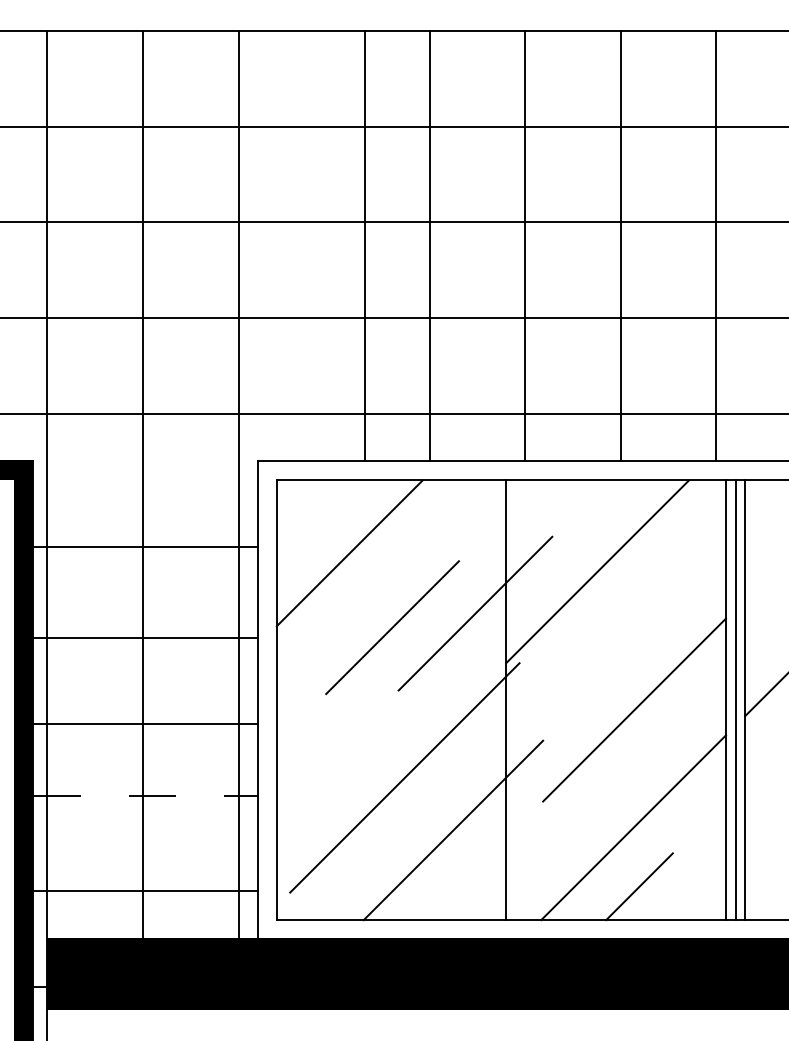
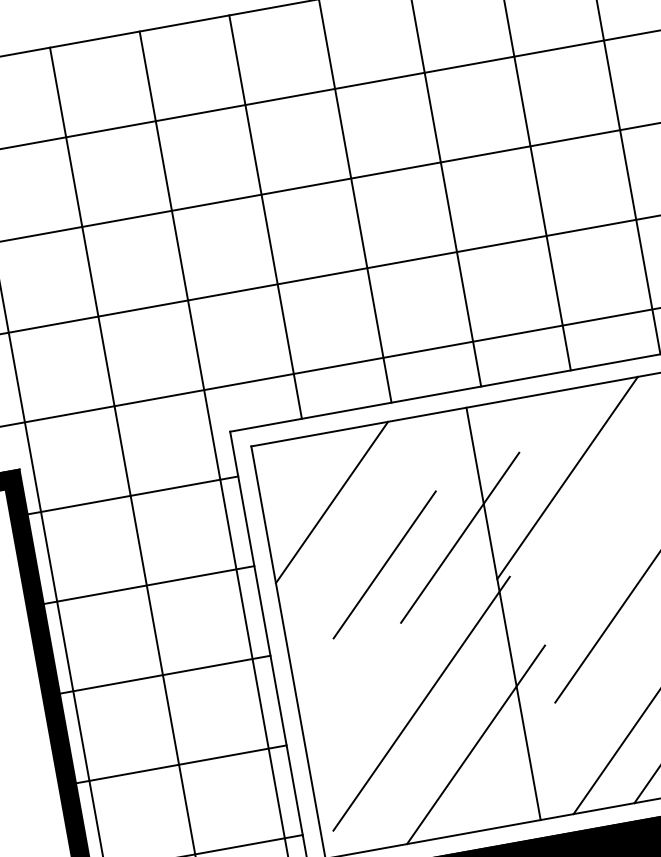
line: (365, 246) -> (265, 217), moved
line: (145, 547) -> (133, 495), moved
line: (145, 637) -> (149, 584), moved
line: (145, 724) -> (165, 674), moved
line: (145, 795) -> (181, 764), dashed -> solid

